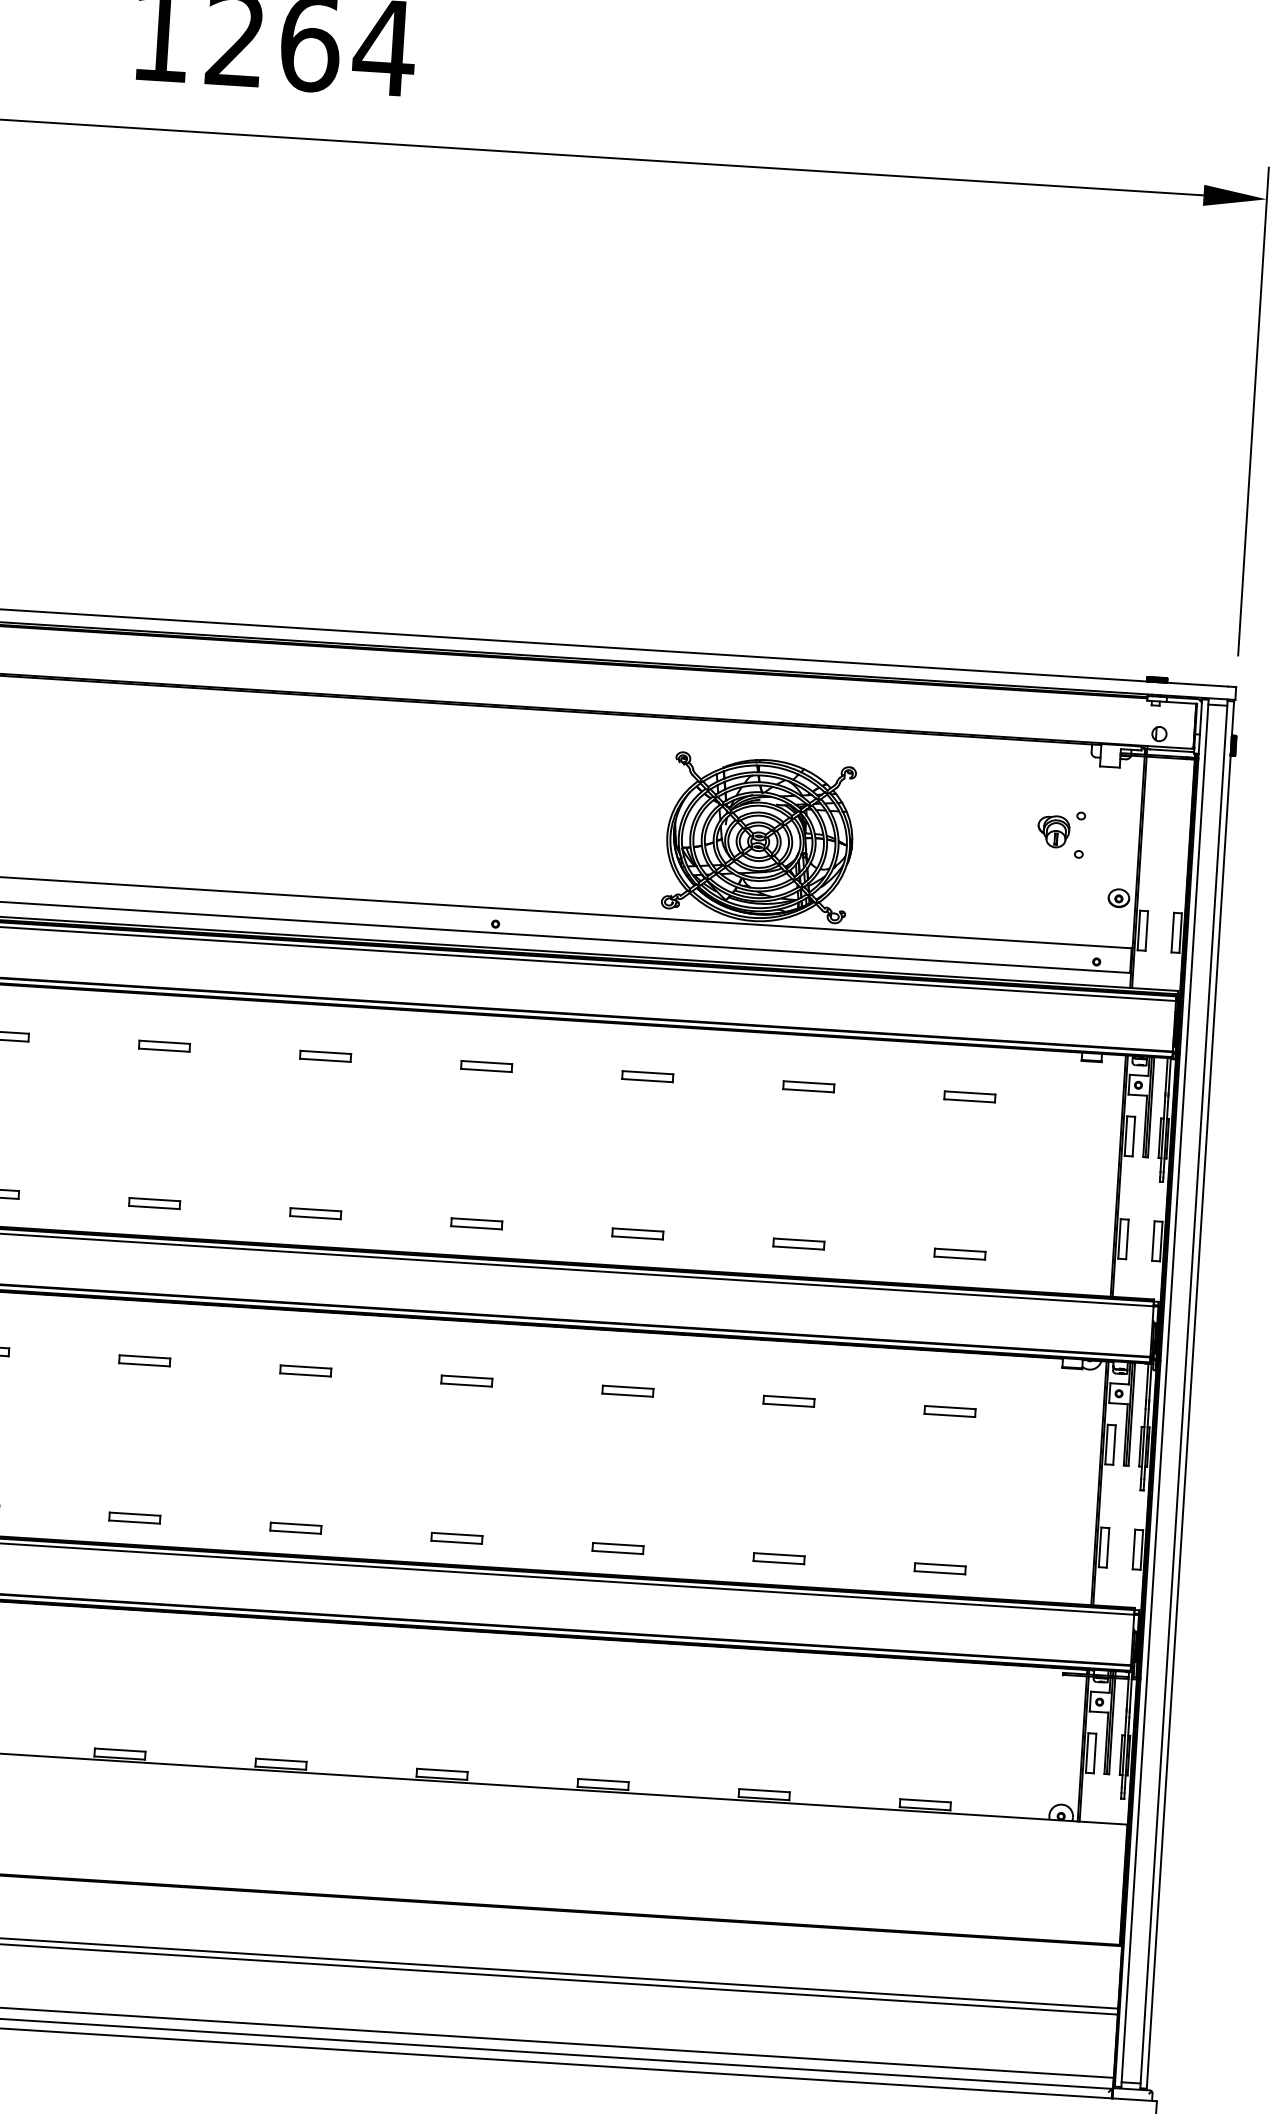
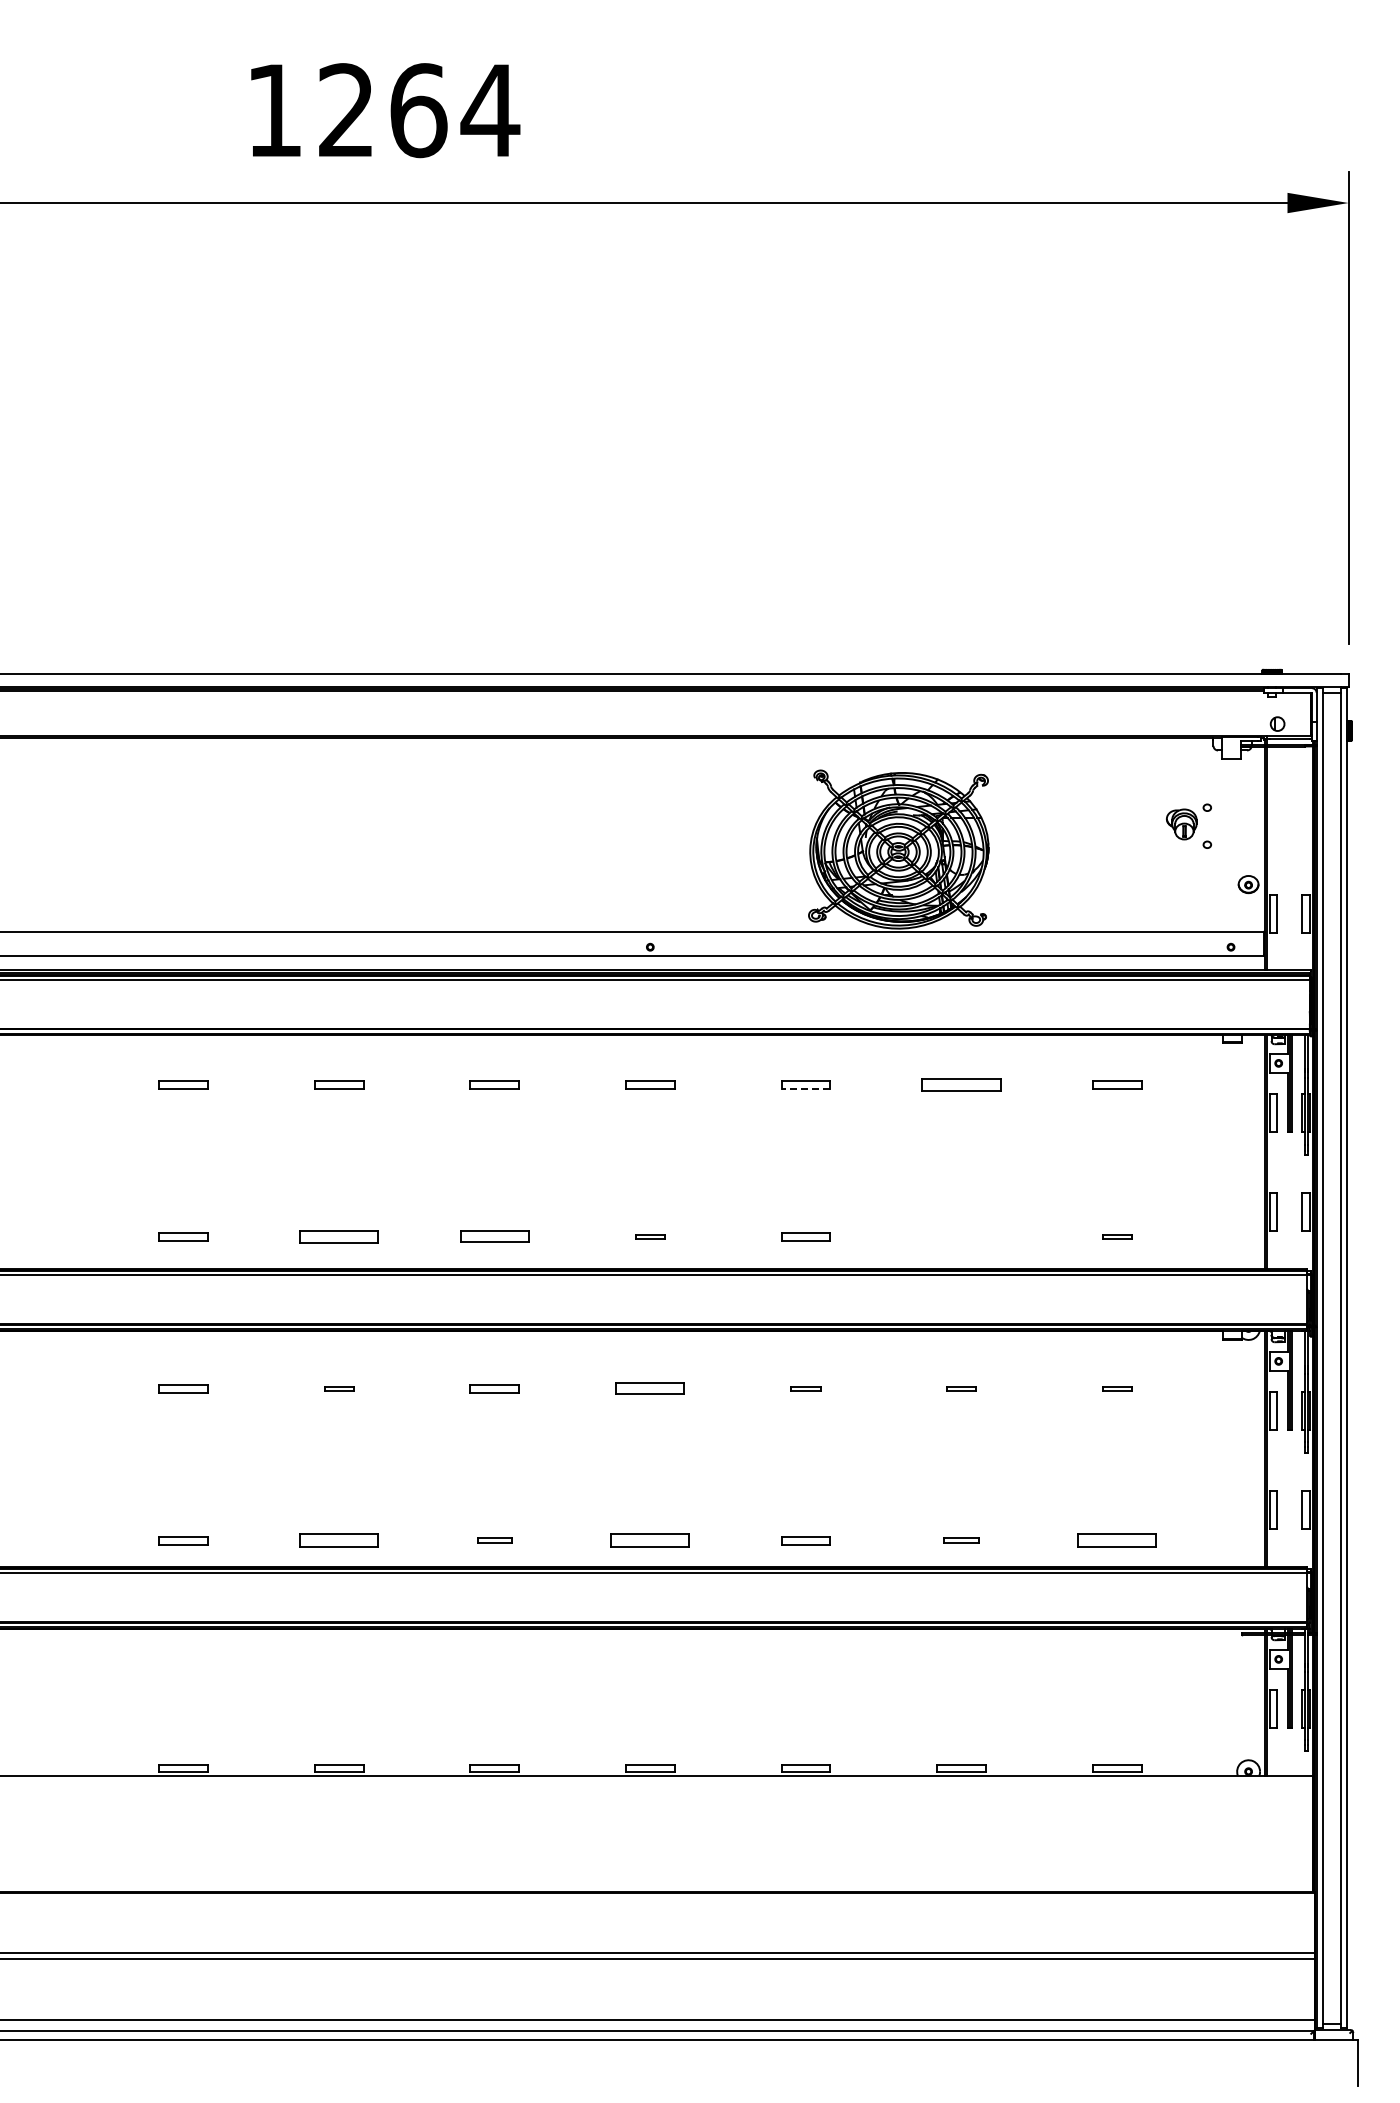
line: (647, 1080) -> (805, 1088), solid -> dashed
part: (808, 1086) -> (961, 1084), size x1.6
part: (155, 1203) -> (339, 1236), size x1.6
part: (315, 1213) -> (494, 1236), size x1.4
part: (476, 1223) -> (650, 1236), size x0.6
part: (798, 1243) -> (961, 1236), removed
part: (960, 1253) -> (1117, 1236), size x0.6
part: (145, 1360) -> (339, 1388), size x0.6
part: (467, 1380) -> (650, 1388), size x1.4
part: (627, 1390) -> (805, 1388), size x0.6
part: (788, 1401) -> (961, 1388), size x0.6
part: (950, 1411) -> (1117, 1388), size x0.6
part: (135, 1517) -> (339, 1540), size x1.6
part: (295, 1528) -> (494, 1540), size x0.7
part: (457, 1538) -> (650, 1540), size x1.6
part: (779, 1558) -> (961, 1540), size x0.7
part: (940, 1568) -> (1117, 1540), size x1.6

